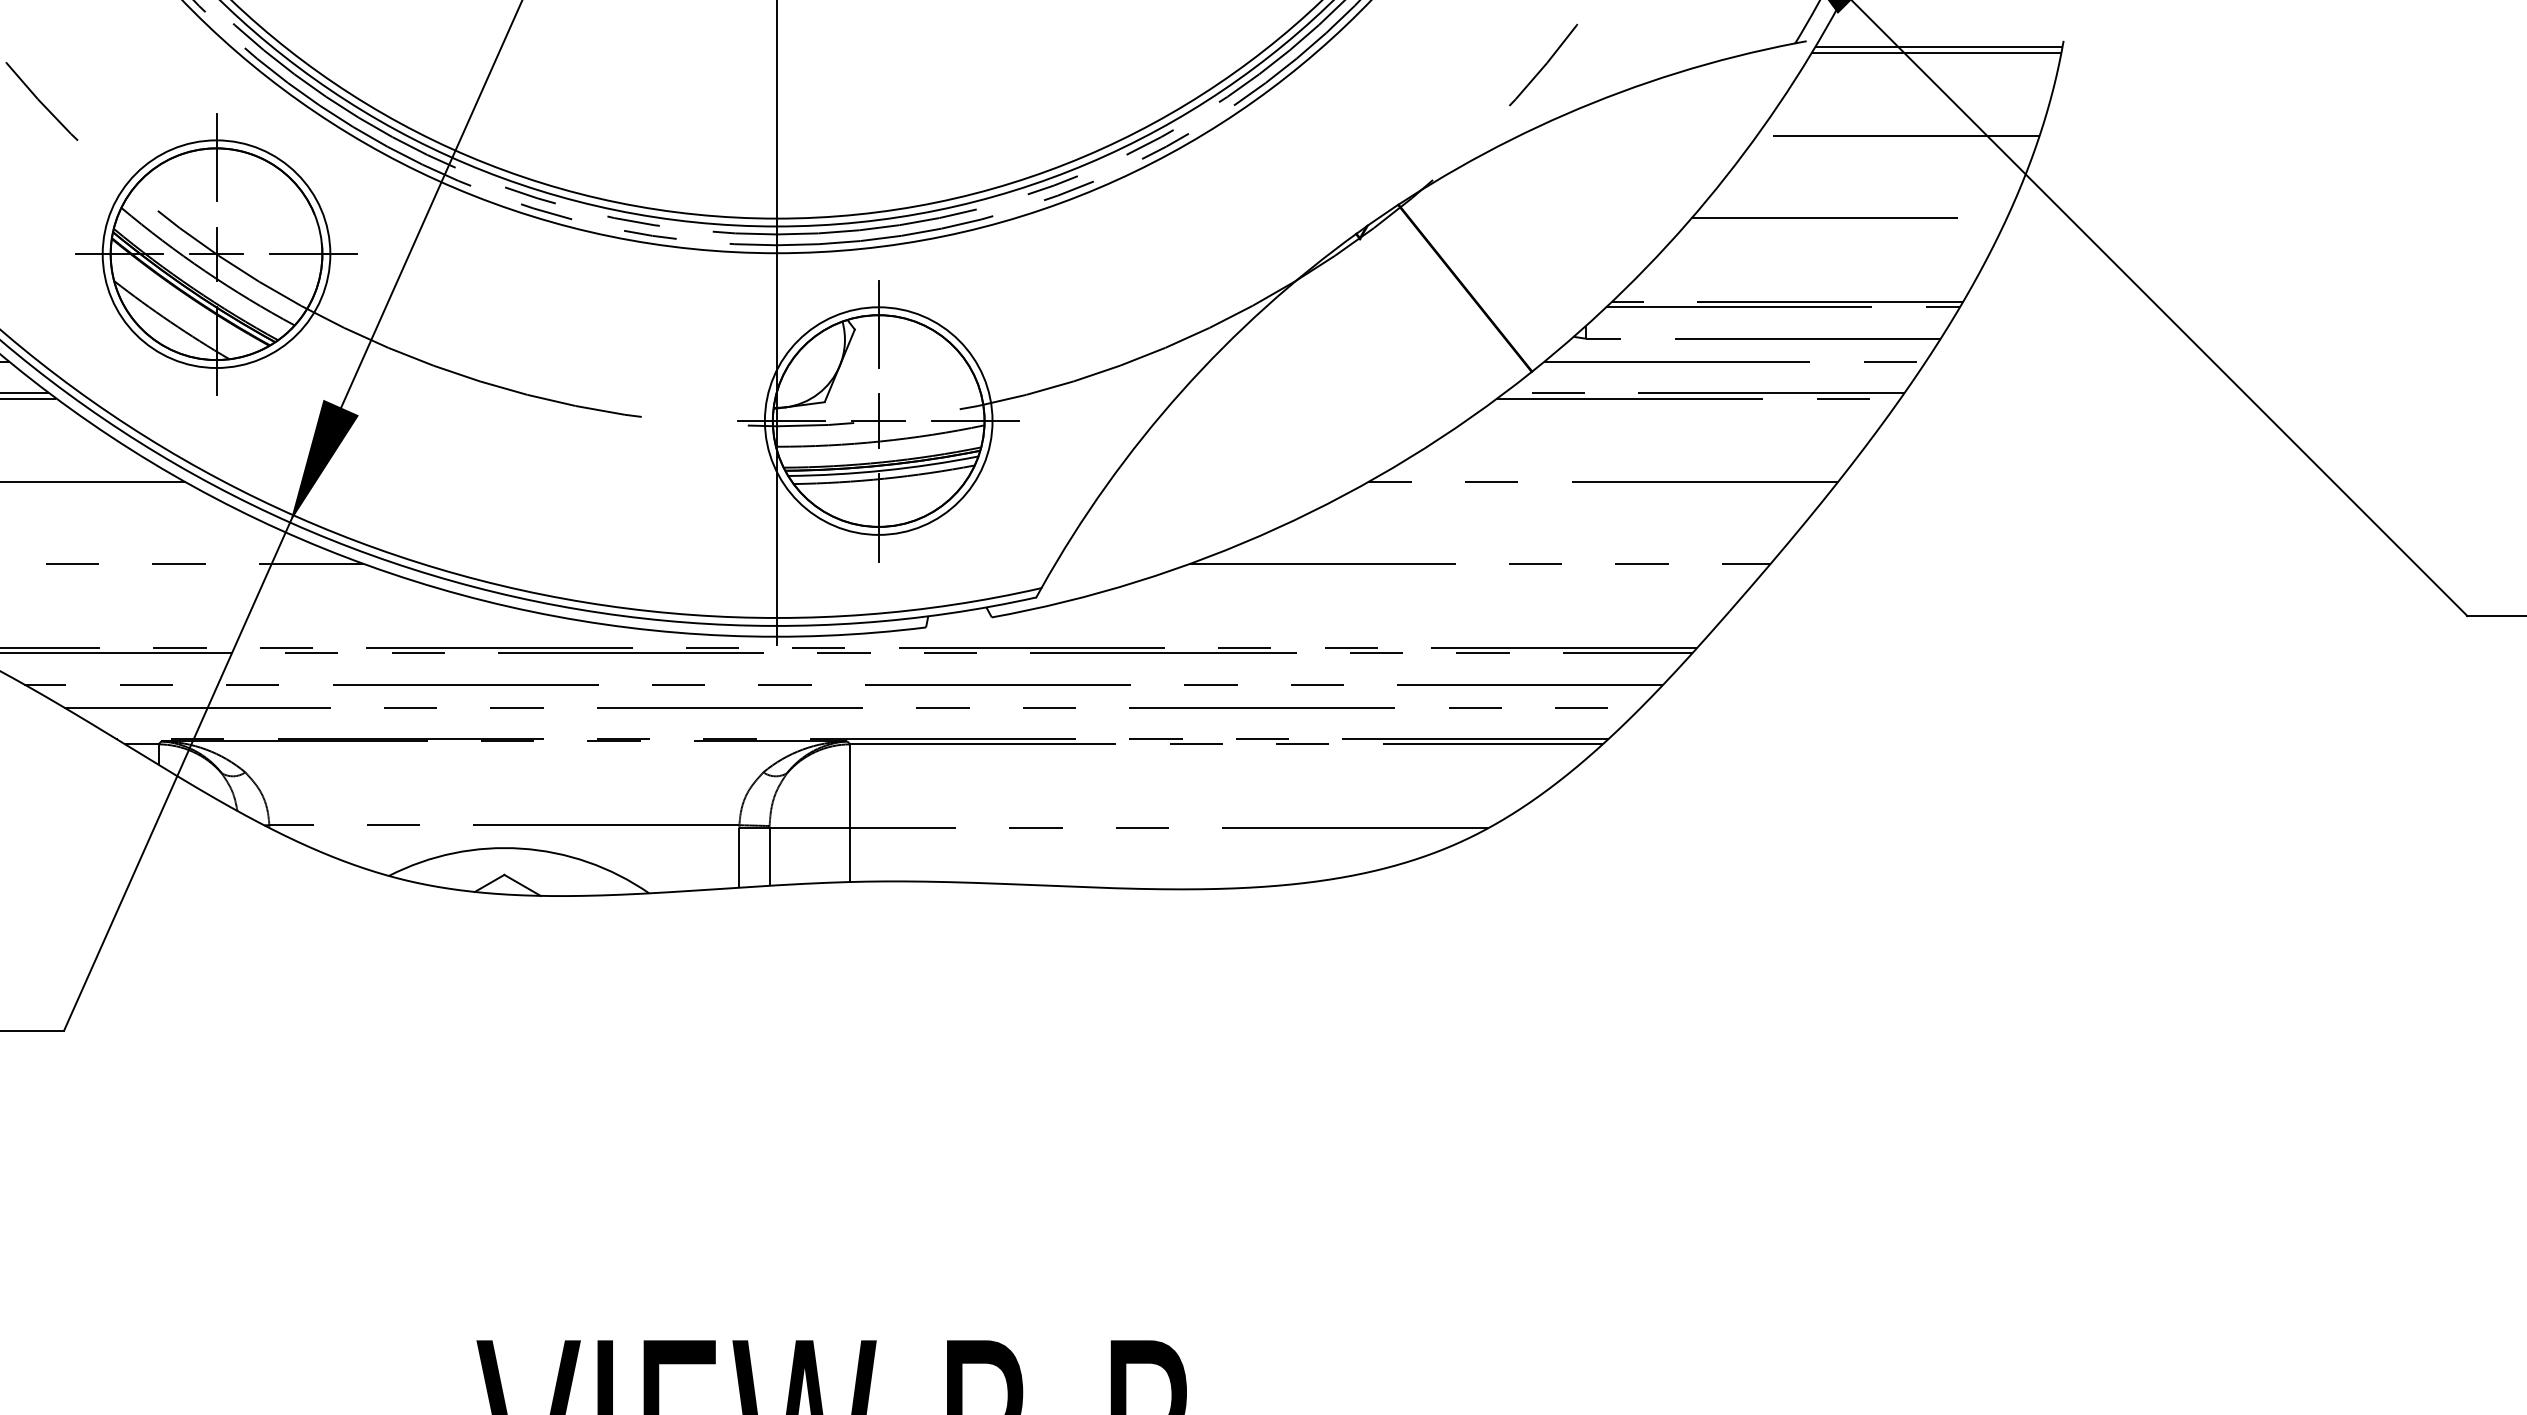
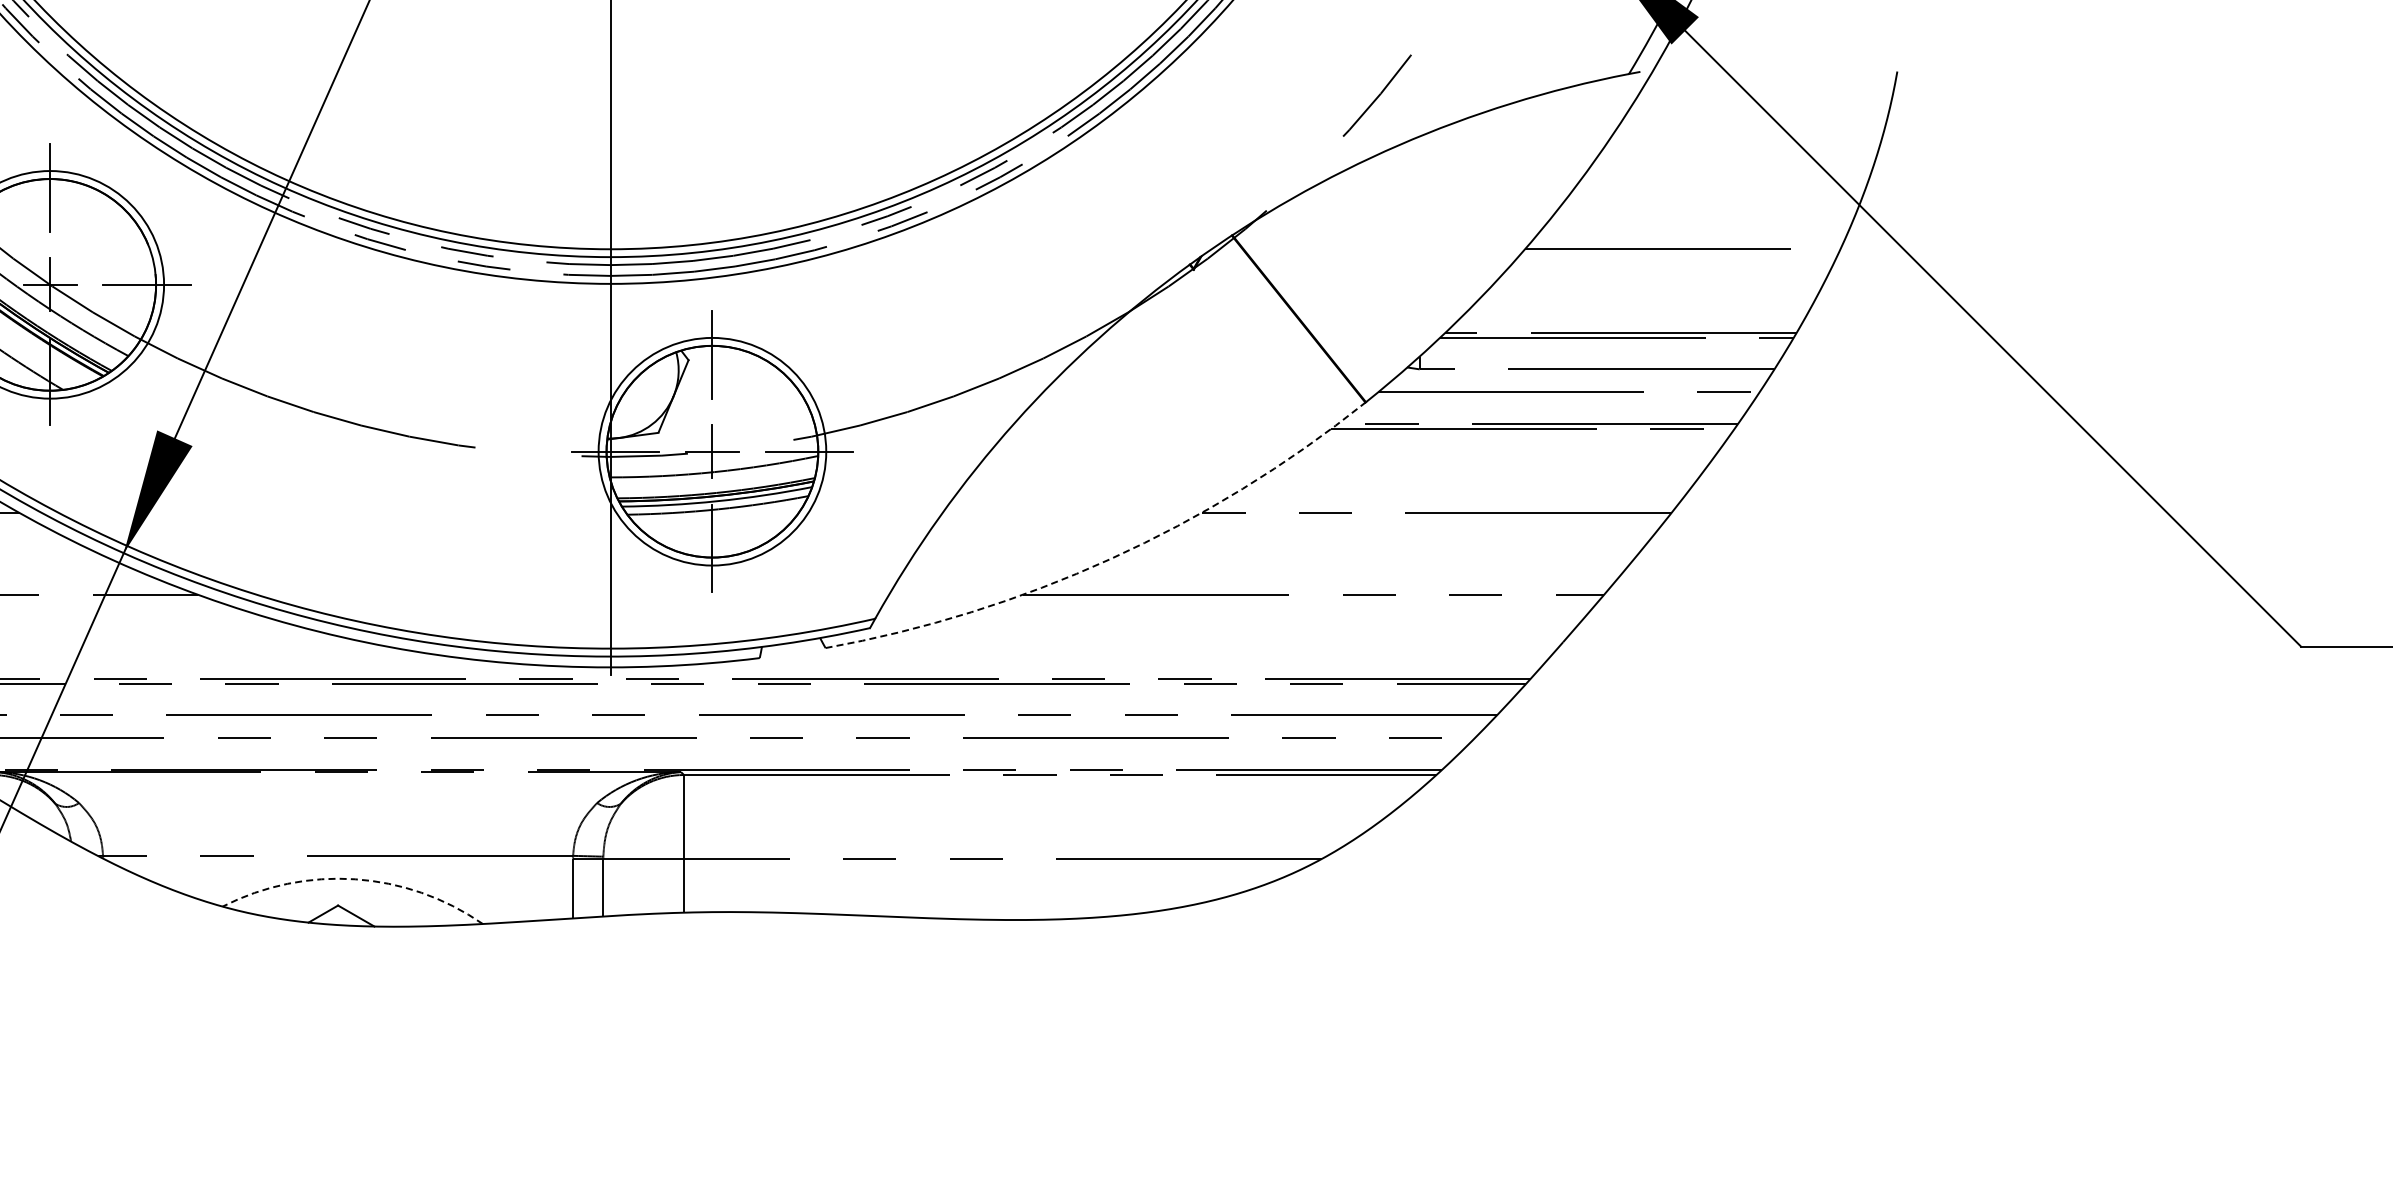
line: (1938, 47) -> (1772, 78), removed
line: (1936, 52) -> (1770, 83), removed
line: (1897, 136) -> (1731, 167), removed
arc: (1277, 528) -> (1111, 559), solid -> dashed
arc: (521, 848) -> (355, 879), solid -> dashed

